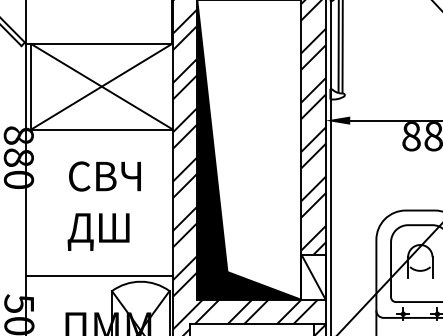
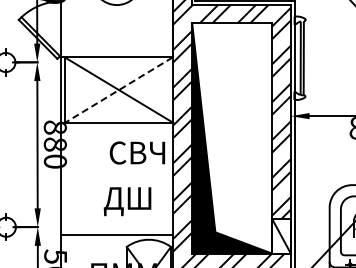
line: (101, 87) -> (118, 90), solid -> dashed
text: (103, 175) -> (136, 152), moved
text: (98, 231) -> (127, 201), moved

